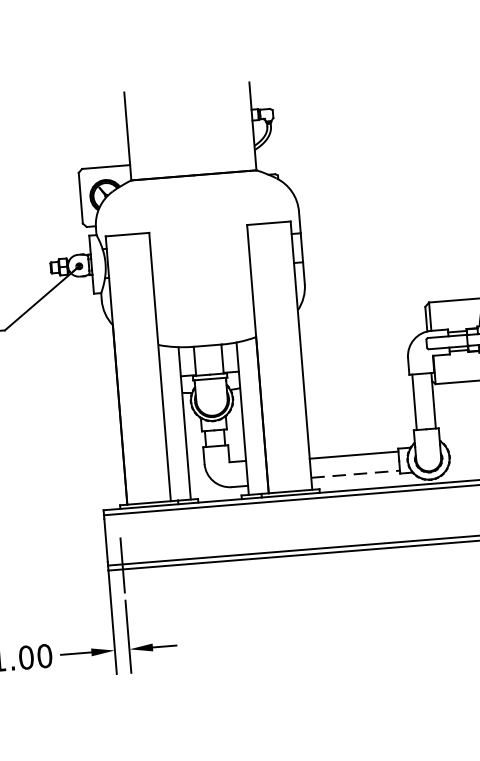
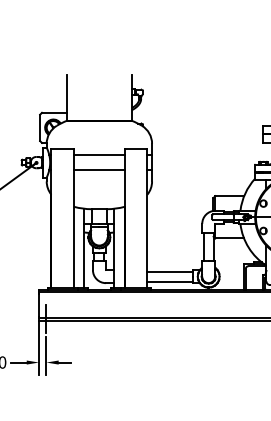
line: (197, 242) -> (98, 155), added
line: (199, 271) -> (98, 170), added
line: (355, 473) -> (170, 281), dashed -> solid

